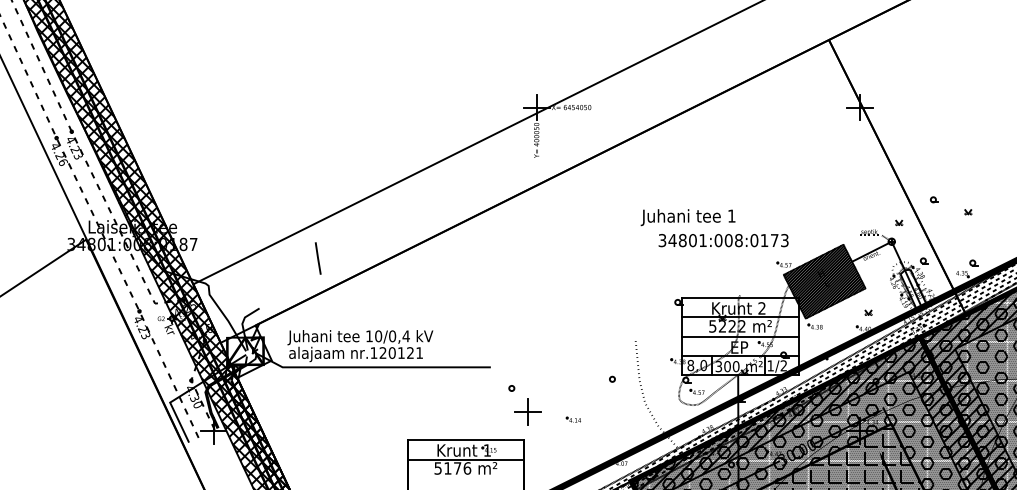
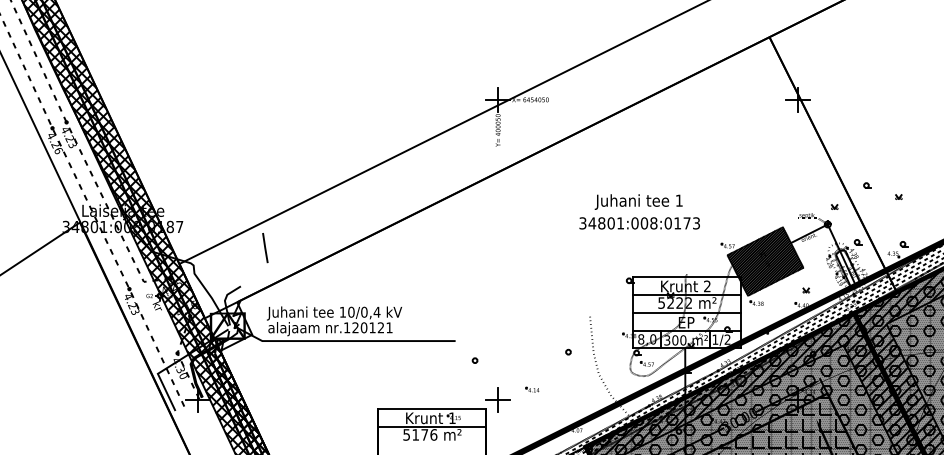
text: (723, 240) -> (639, 223), moved
line: (318, 259) -> (265, 248), moved
part: (527, 411) -> (497, 399), moved

